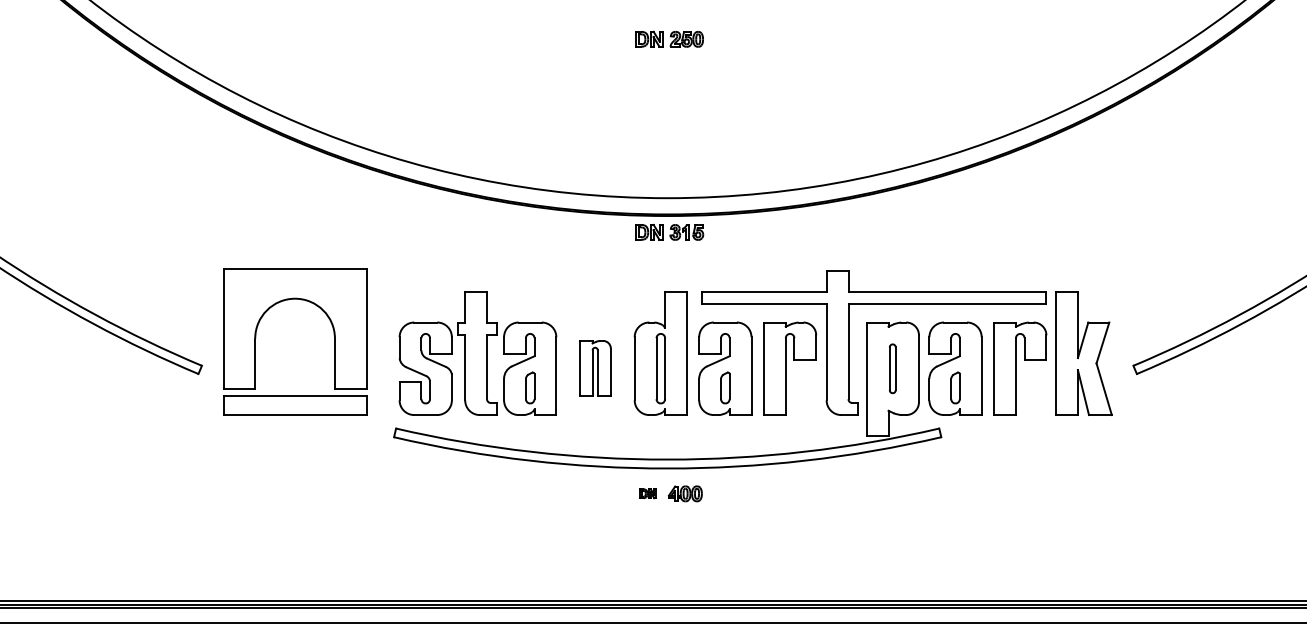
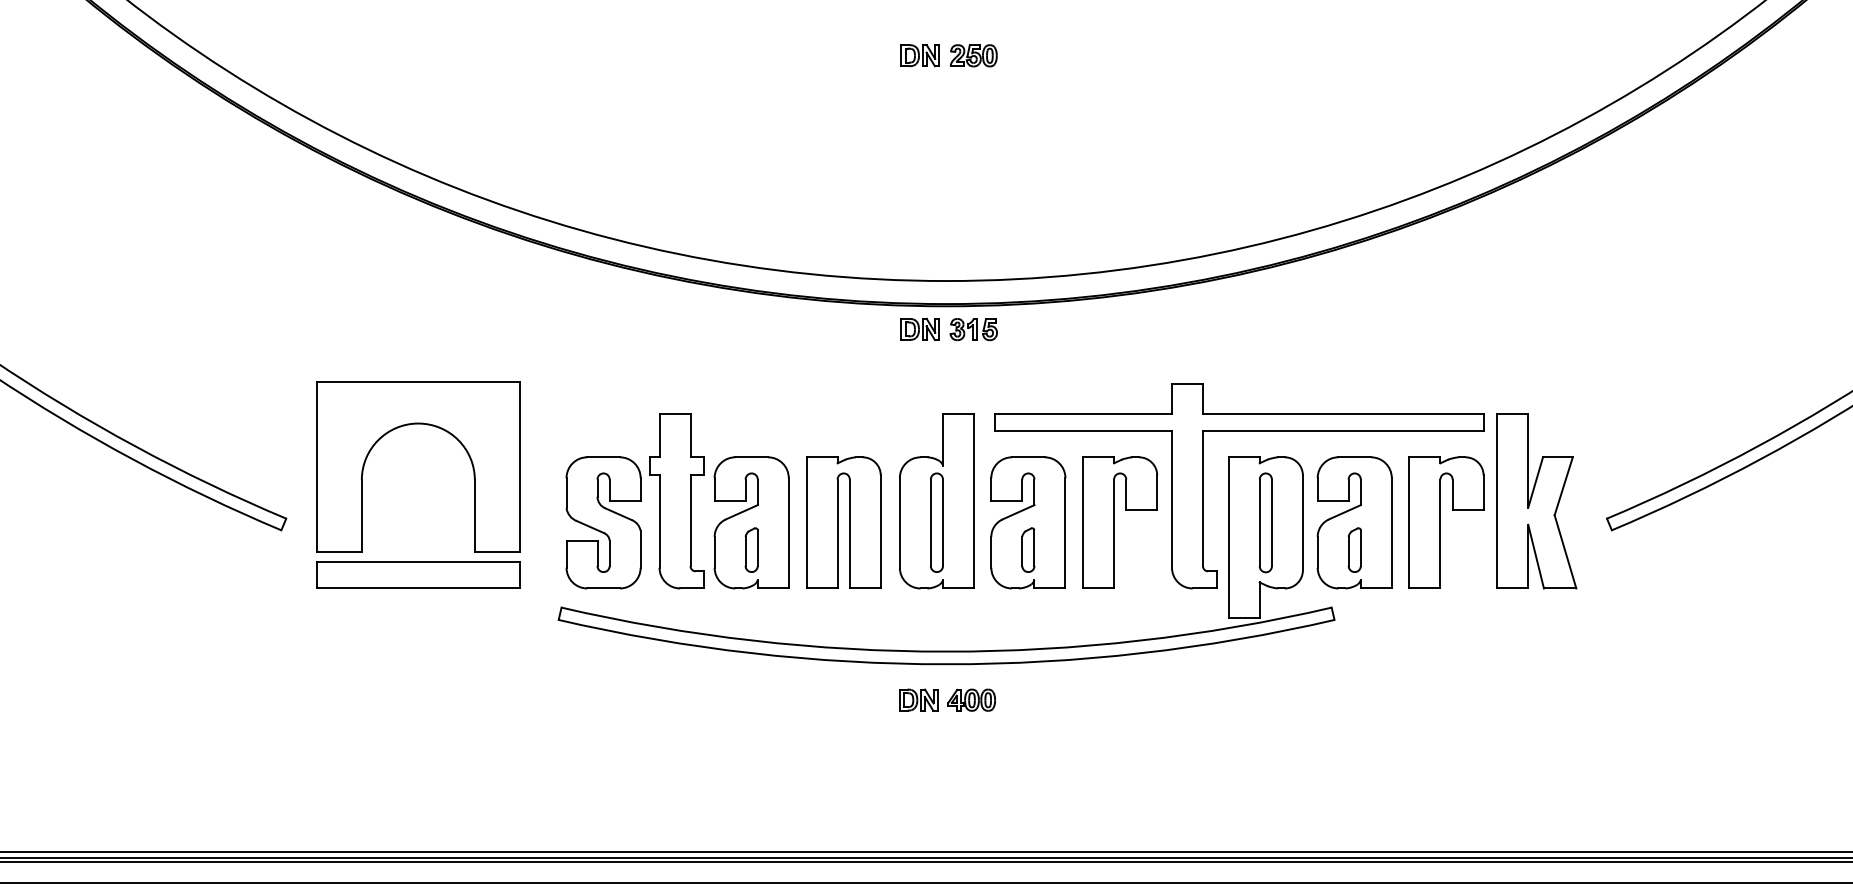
part: (594, 368) -> (843, 522), size x1.67
part: (892, 368) -> (1265, 522), size x1.43
part: (647, 493) -> (918, 699), size x1.67

